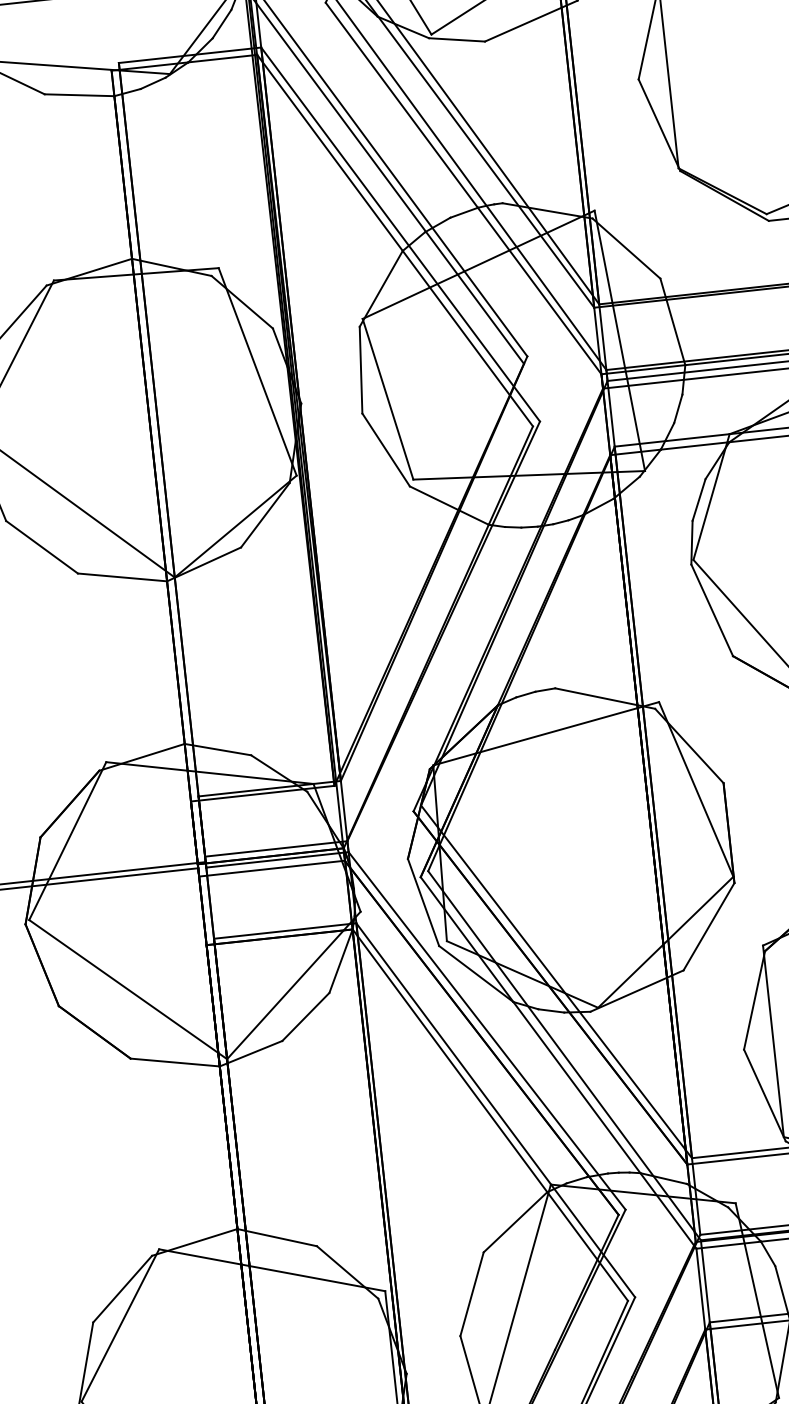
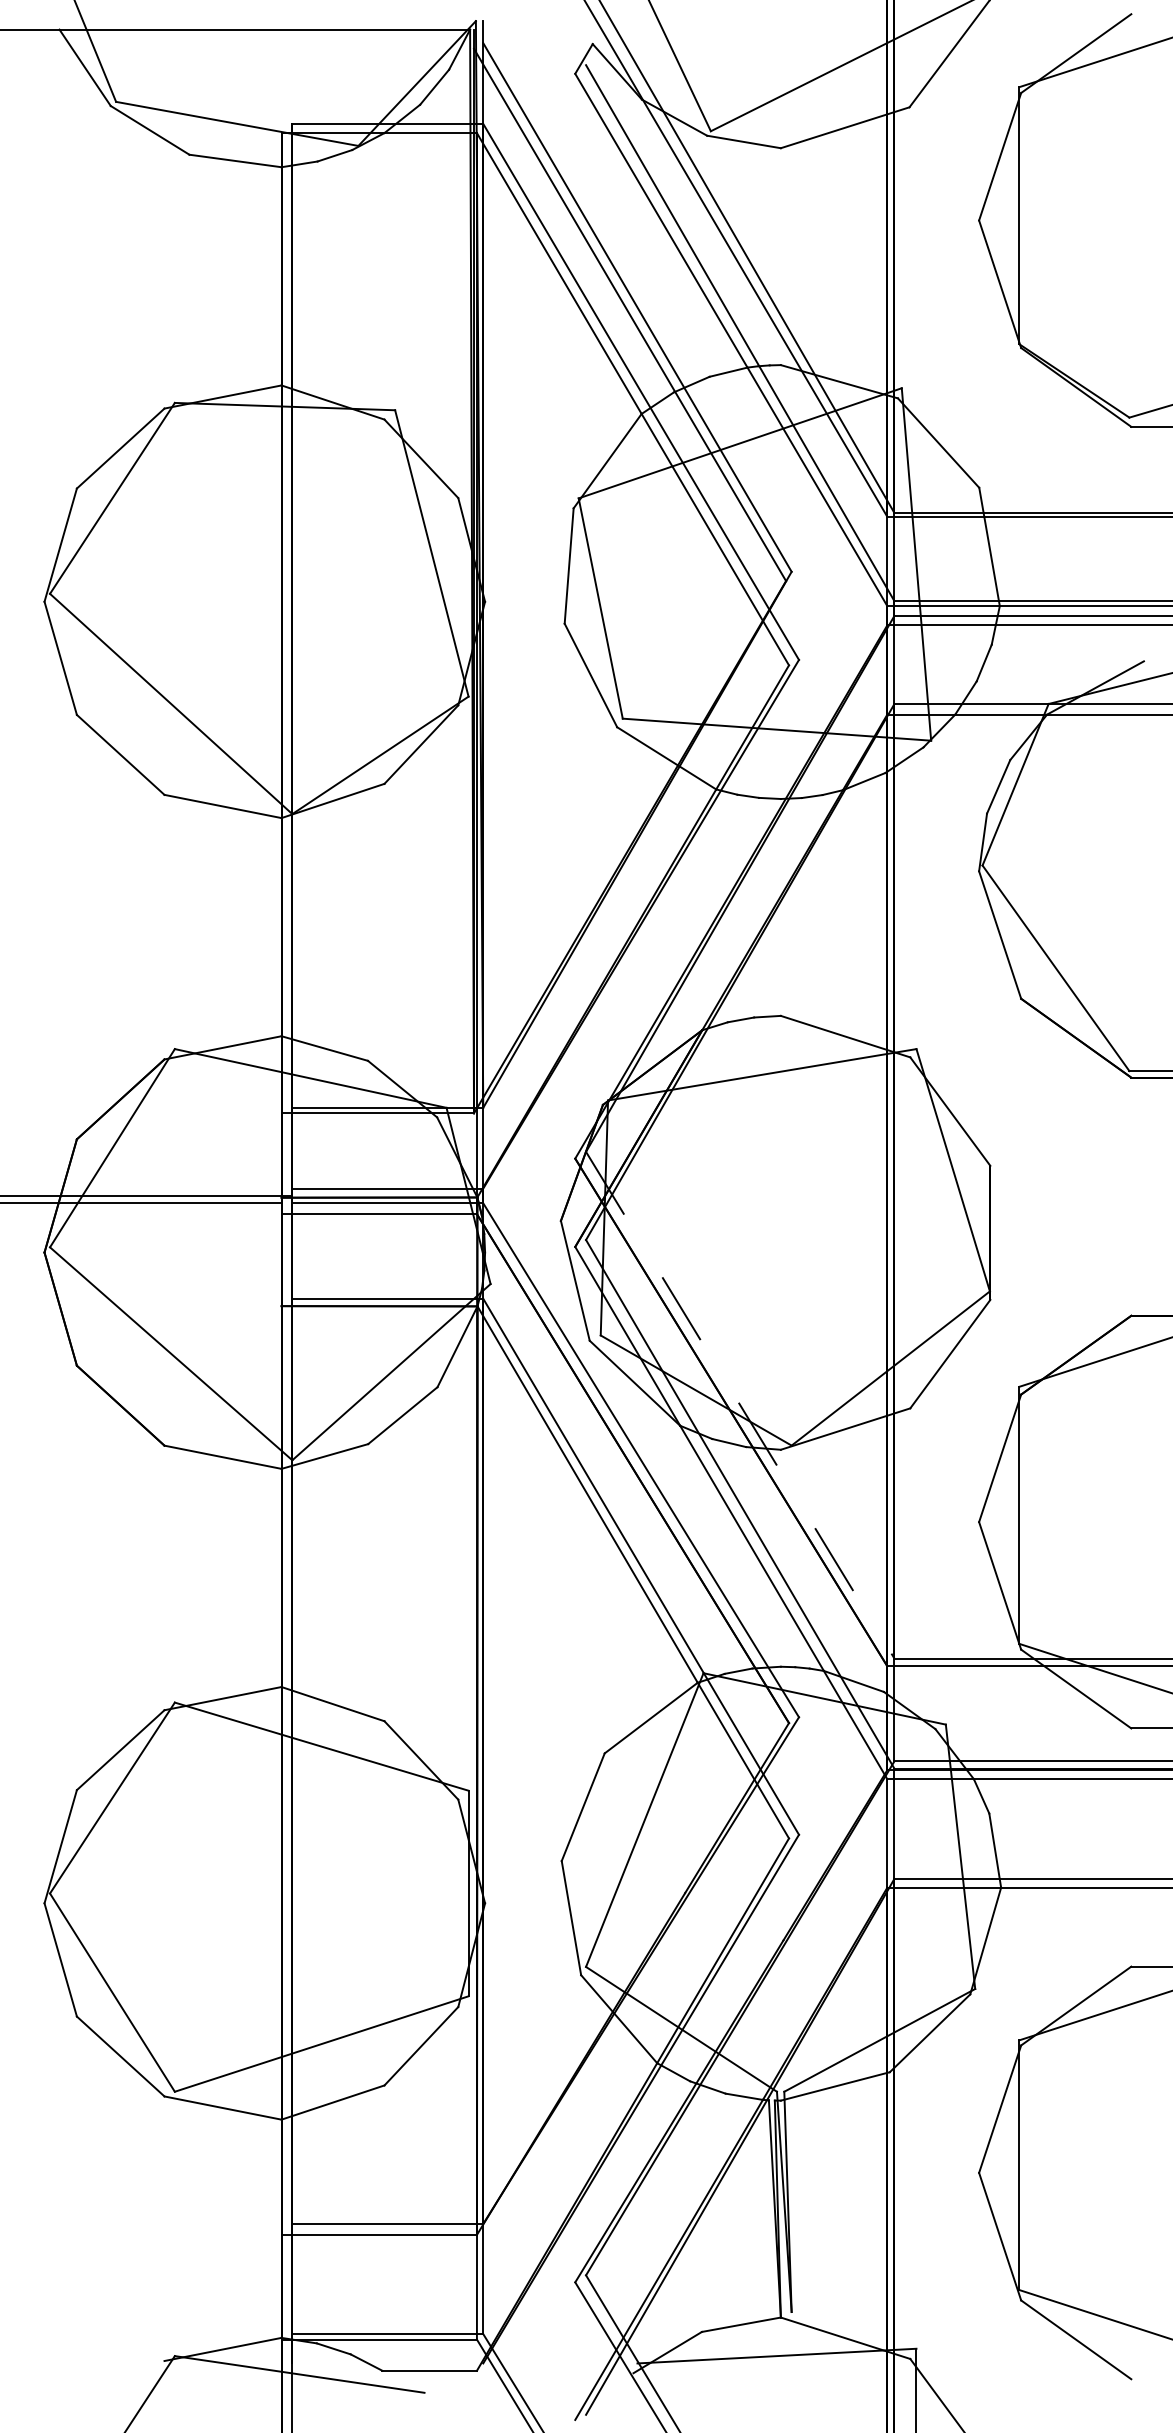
line: (556, 982) -> (740, 1405), solid -> dashed

